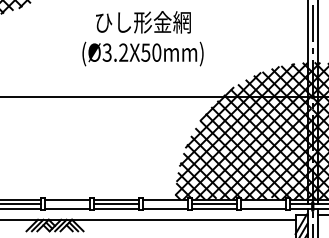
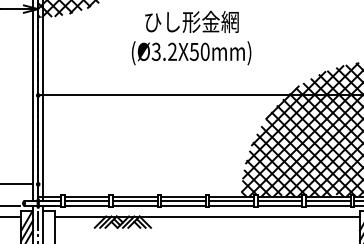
text: (142, 38) -> (191, 37), moved
line: (66, 203) -> (134, 200), added
line: (165, 203) -> (231, 200), added
line: (262, 203) -> (327, 200), added

